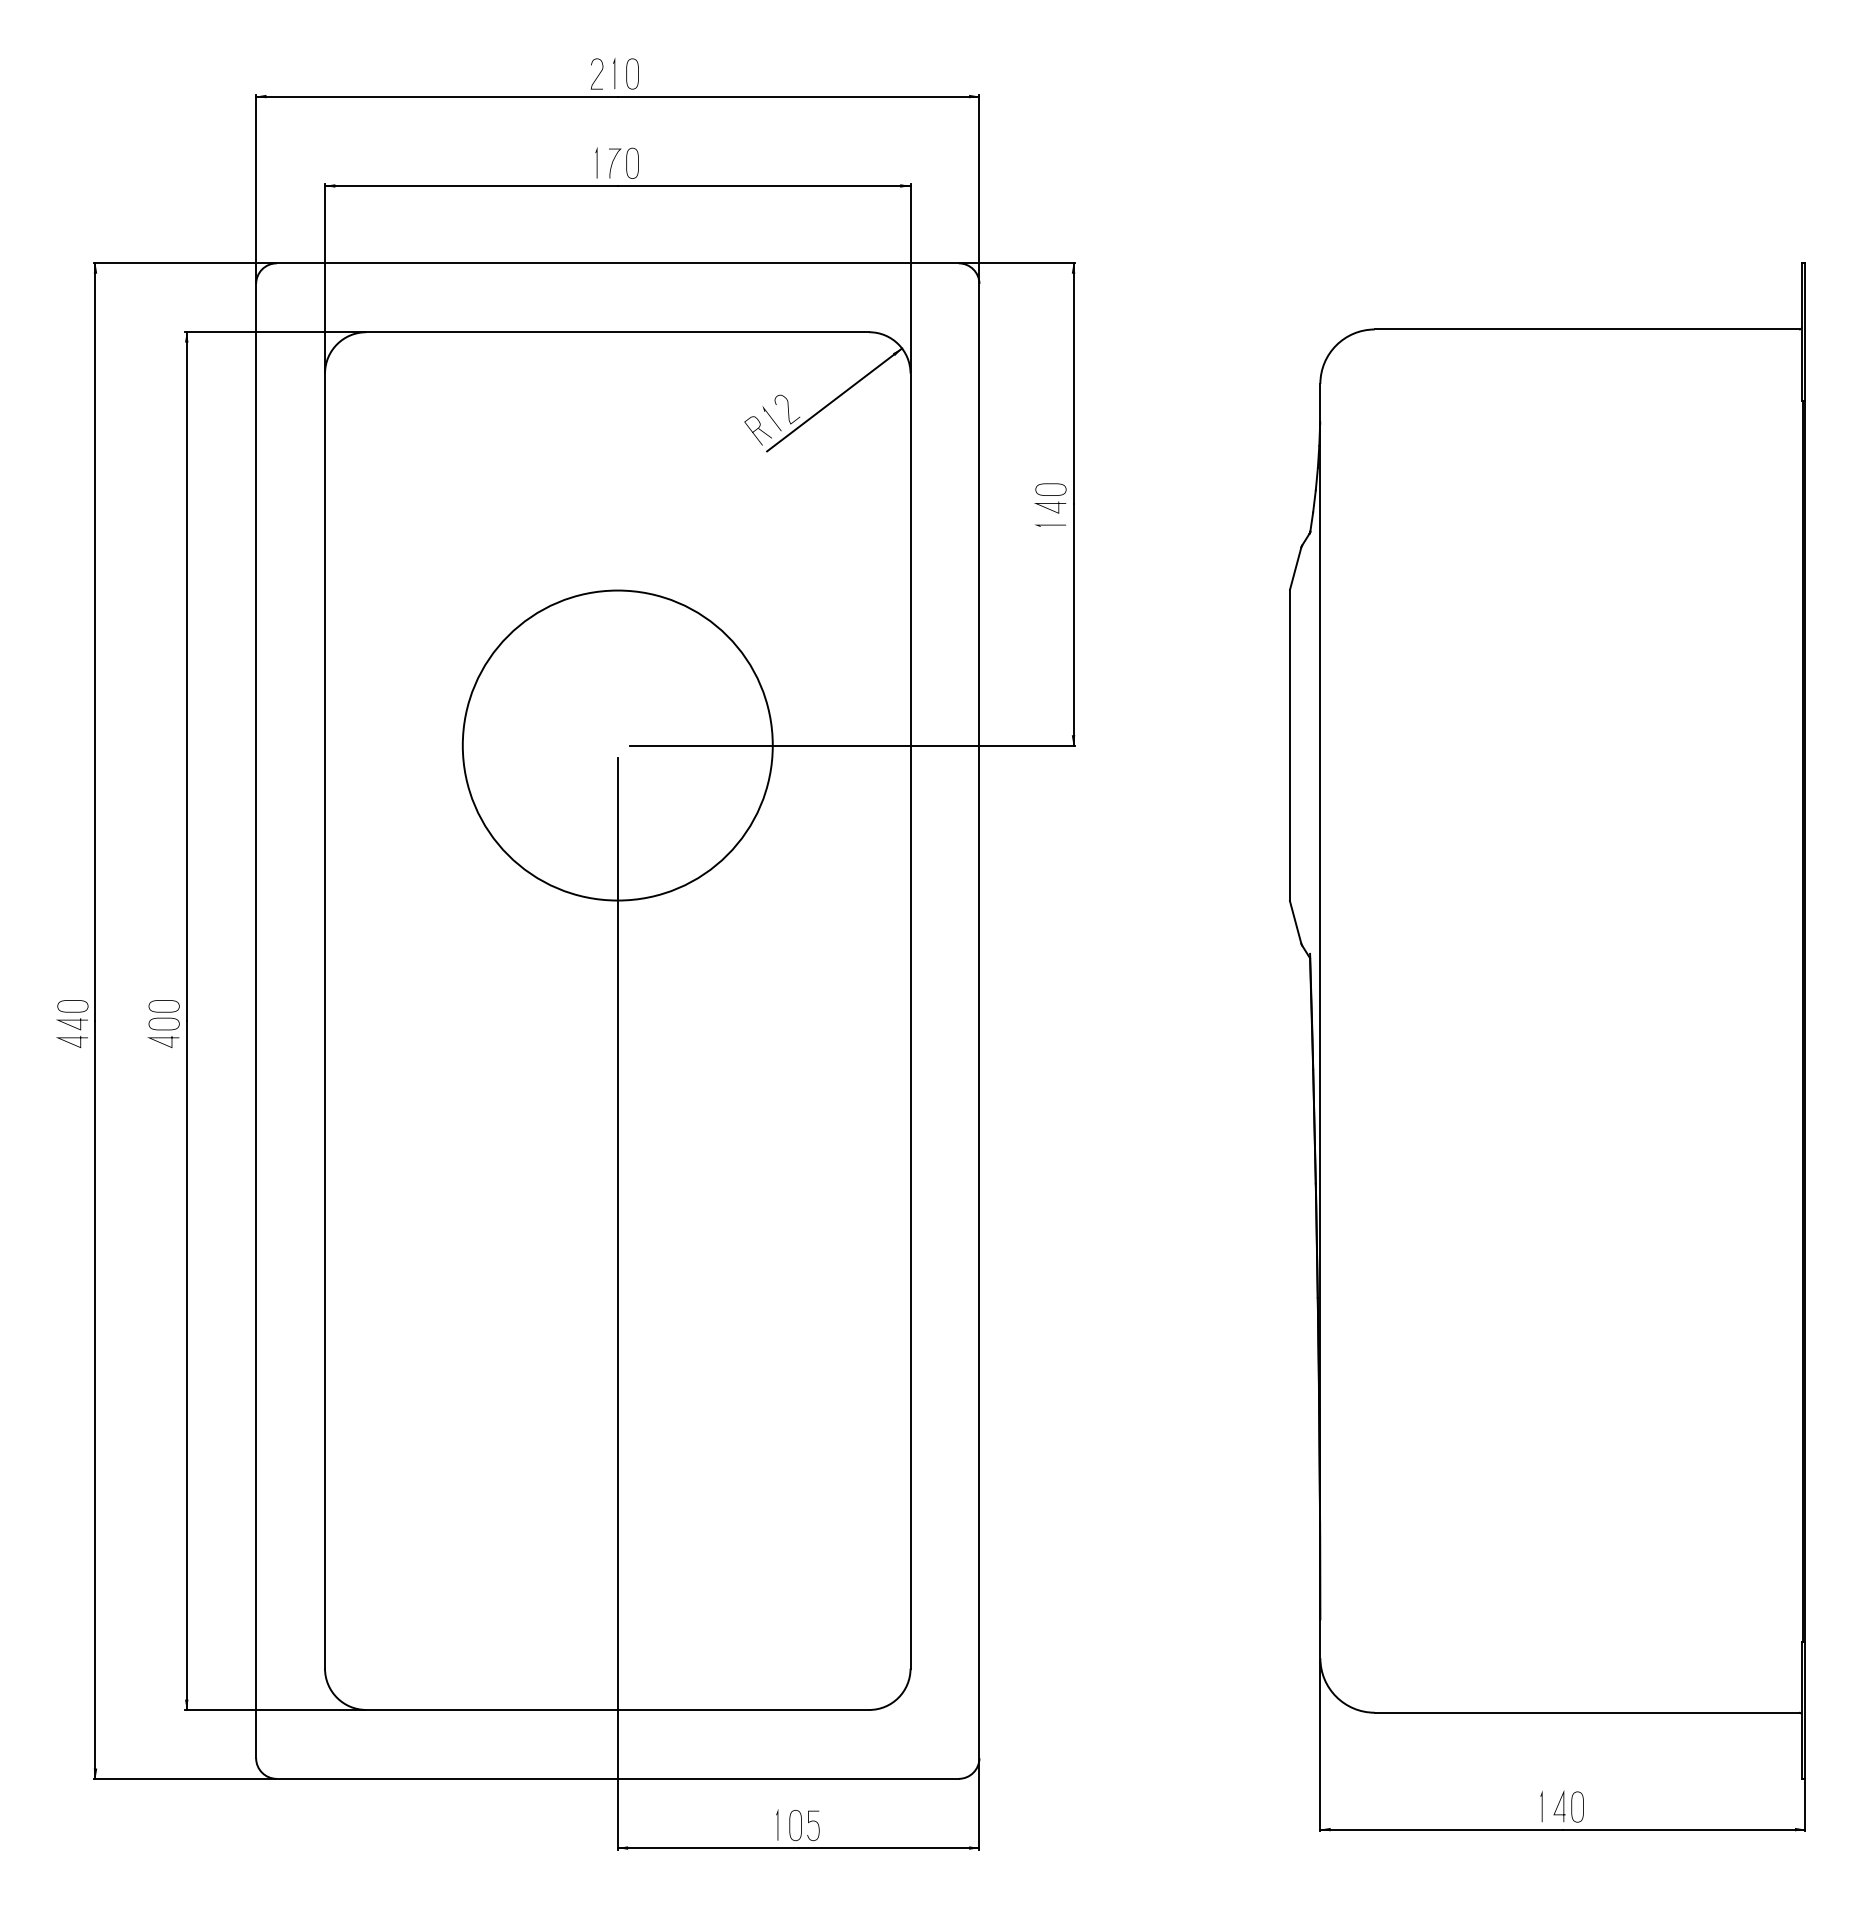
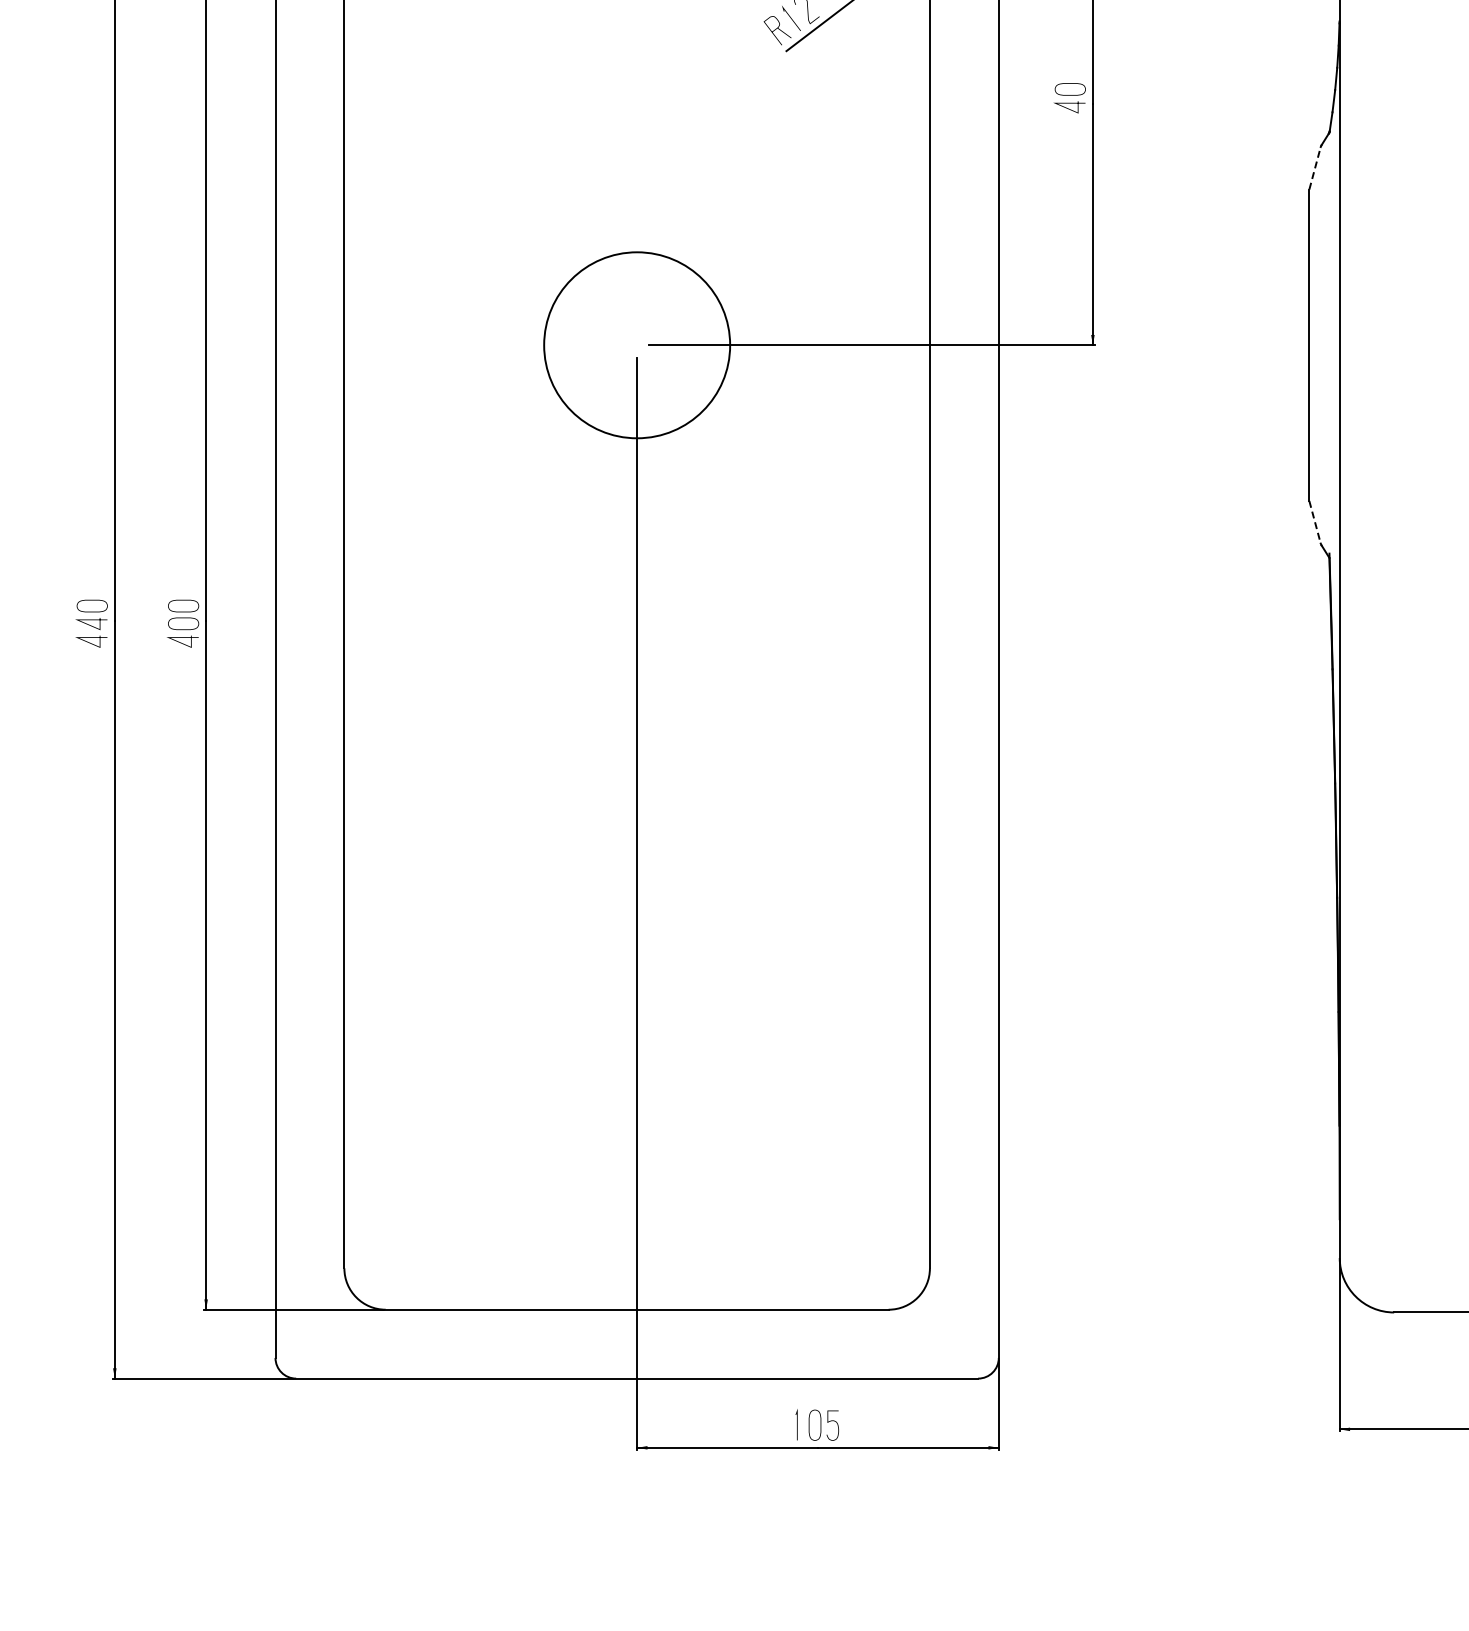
line: (1050, 525) -> (1069, 125), removed
line: (1295, 568) -> (1314, 168), solid -> dashed
circle: (617, 745) -> (636, 345), size x0.6
line: (1295, 923) -> (1314, 523), solid -> dashed

